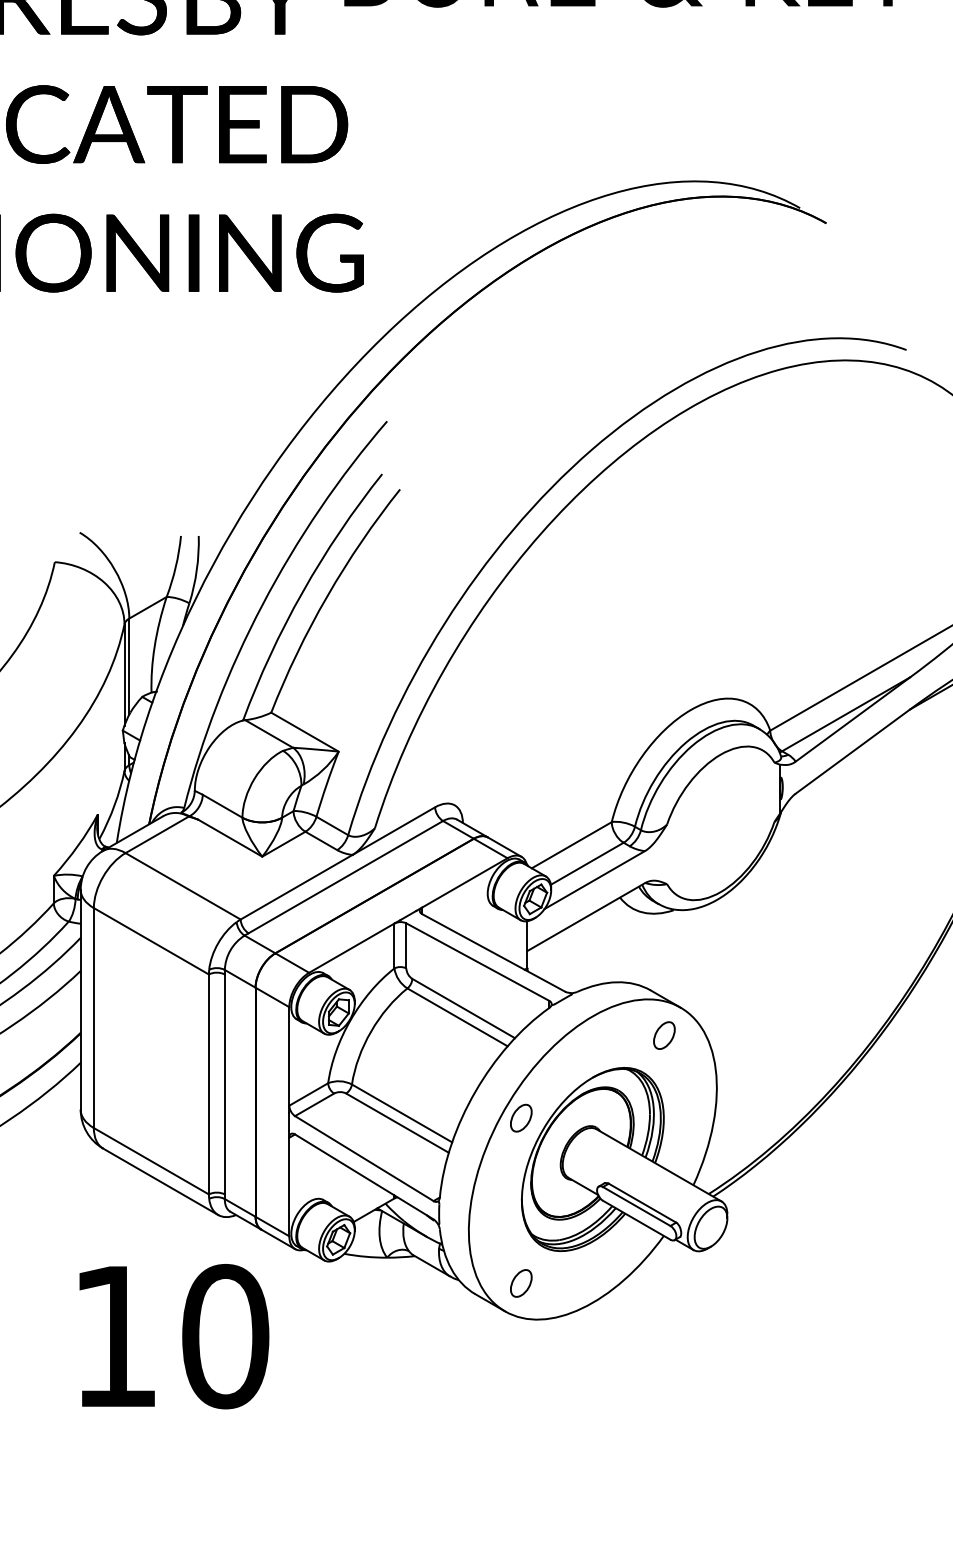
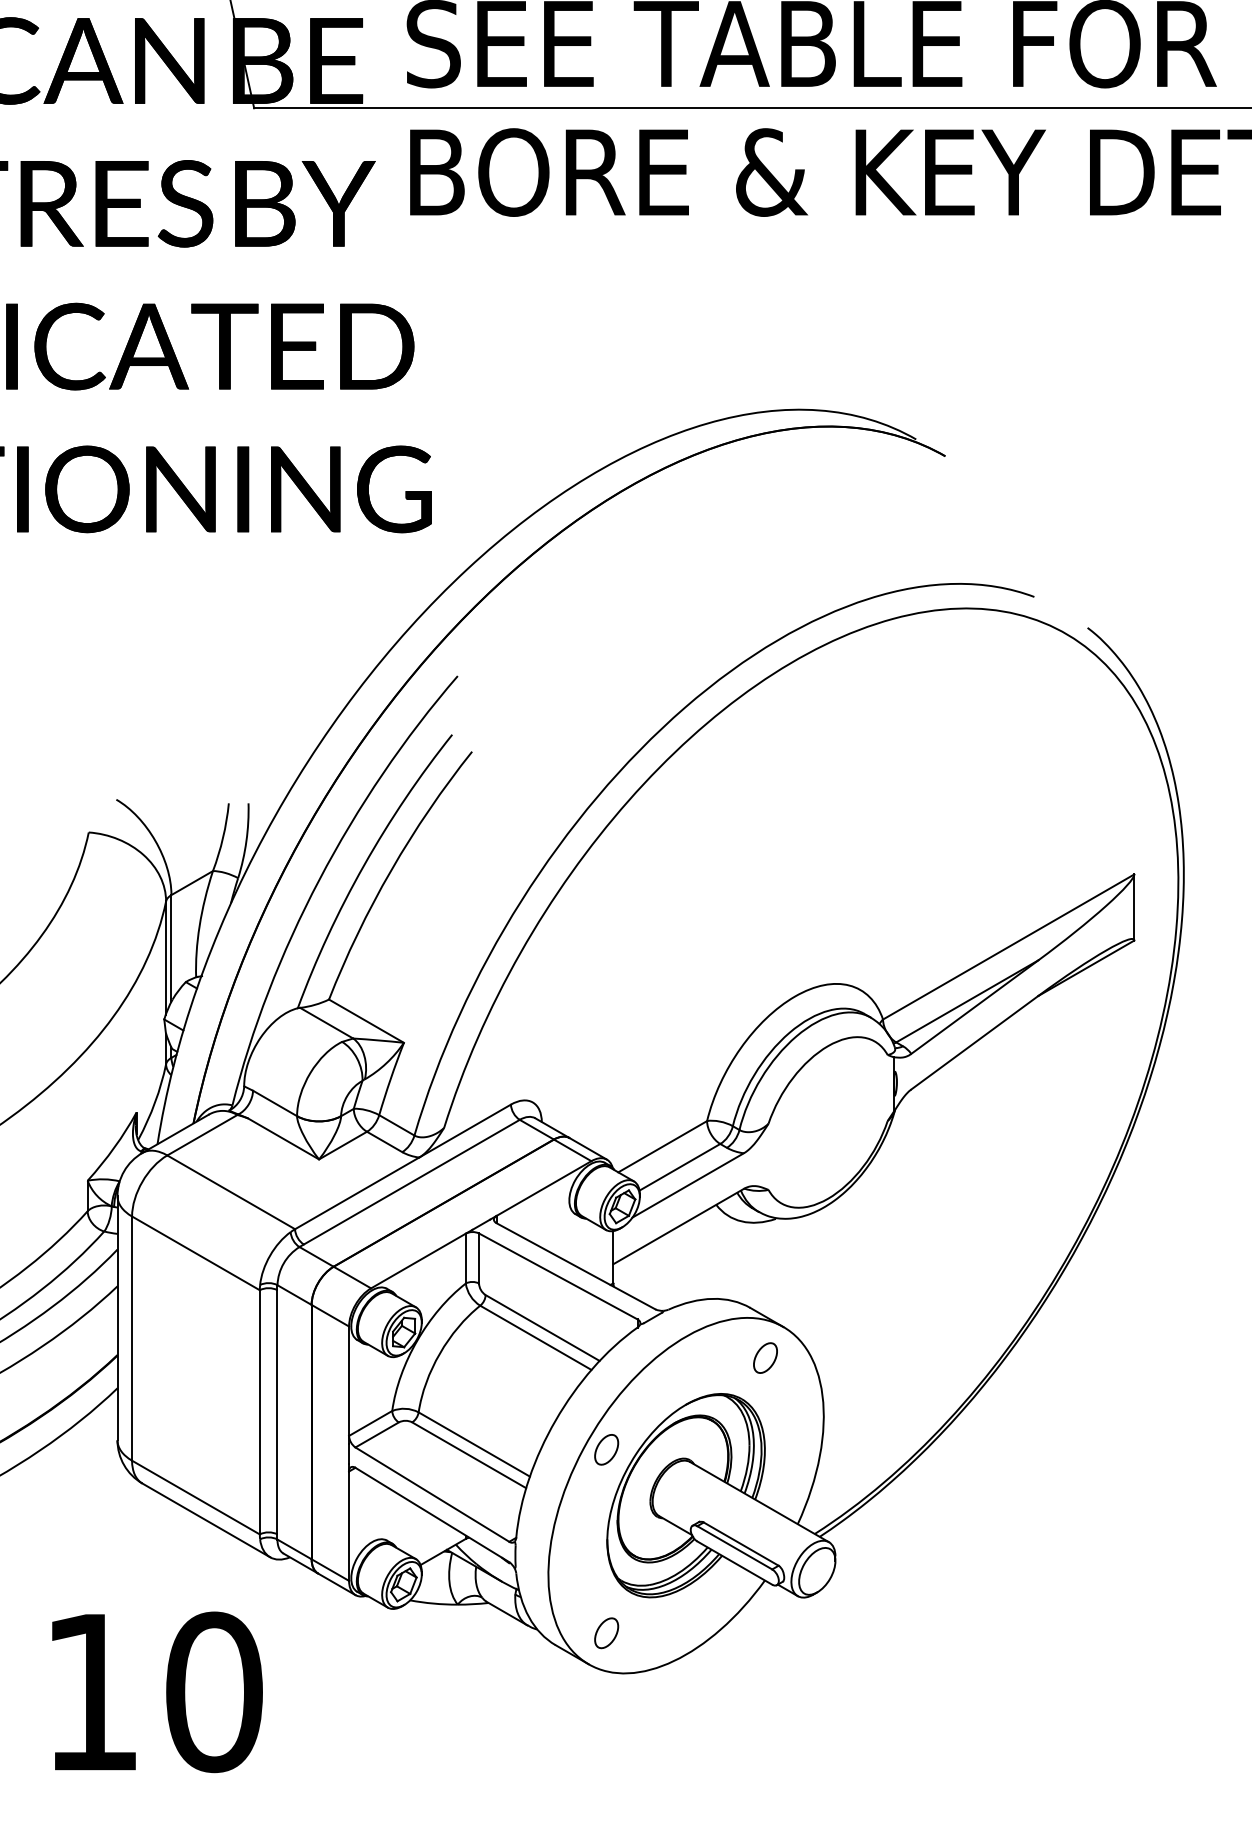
text: (174, 1336) -> (157, 1692), moved

